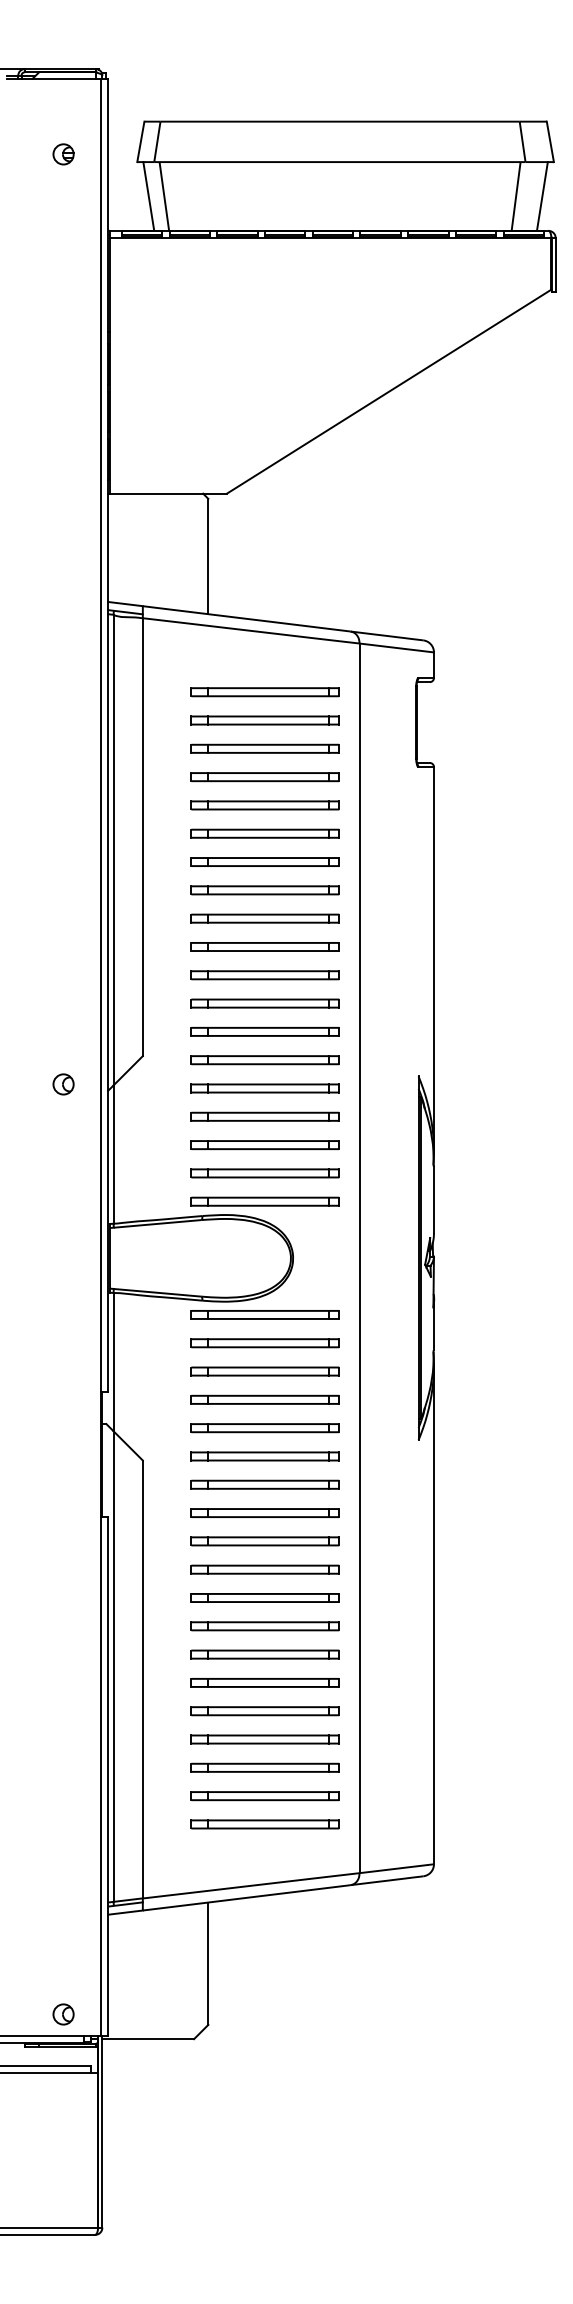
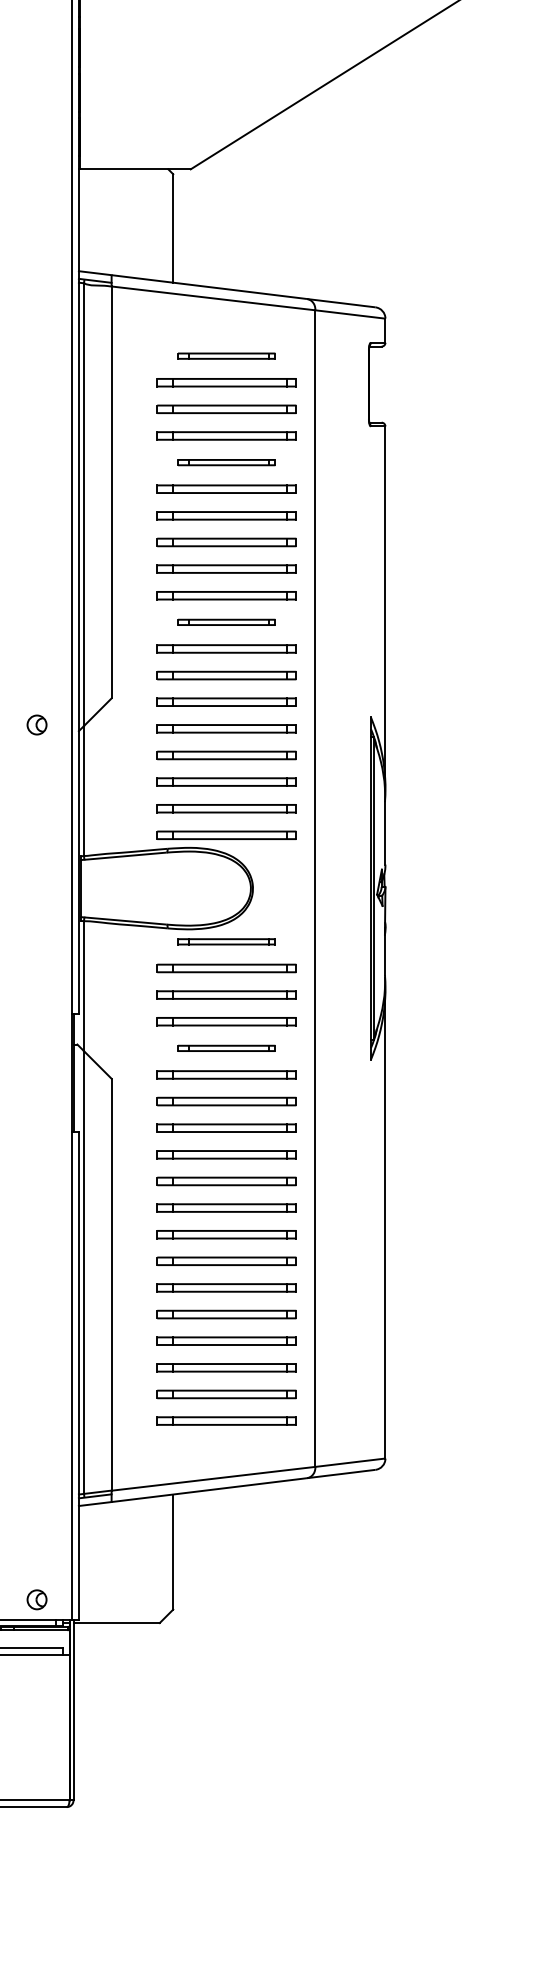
part: (264, 692) -> (226, 356), size x0.7
part: (264, 805) -> (226, 462), size x0.7
part: (264, 975) -> (226, 622), size x0.7
part: (264, 1314) -> (226, 941), size x0.7
part: (264, 1428) -> (226, 1048), size x0.7

